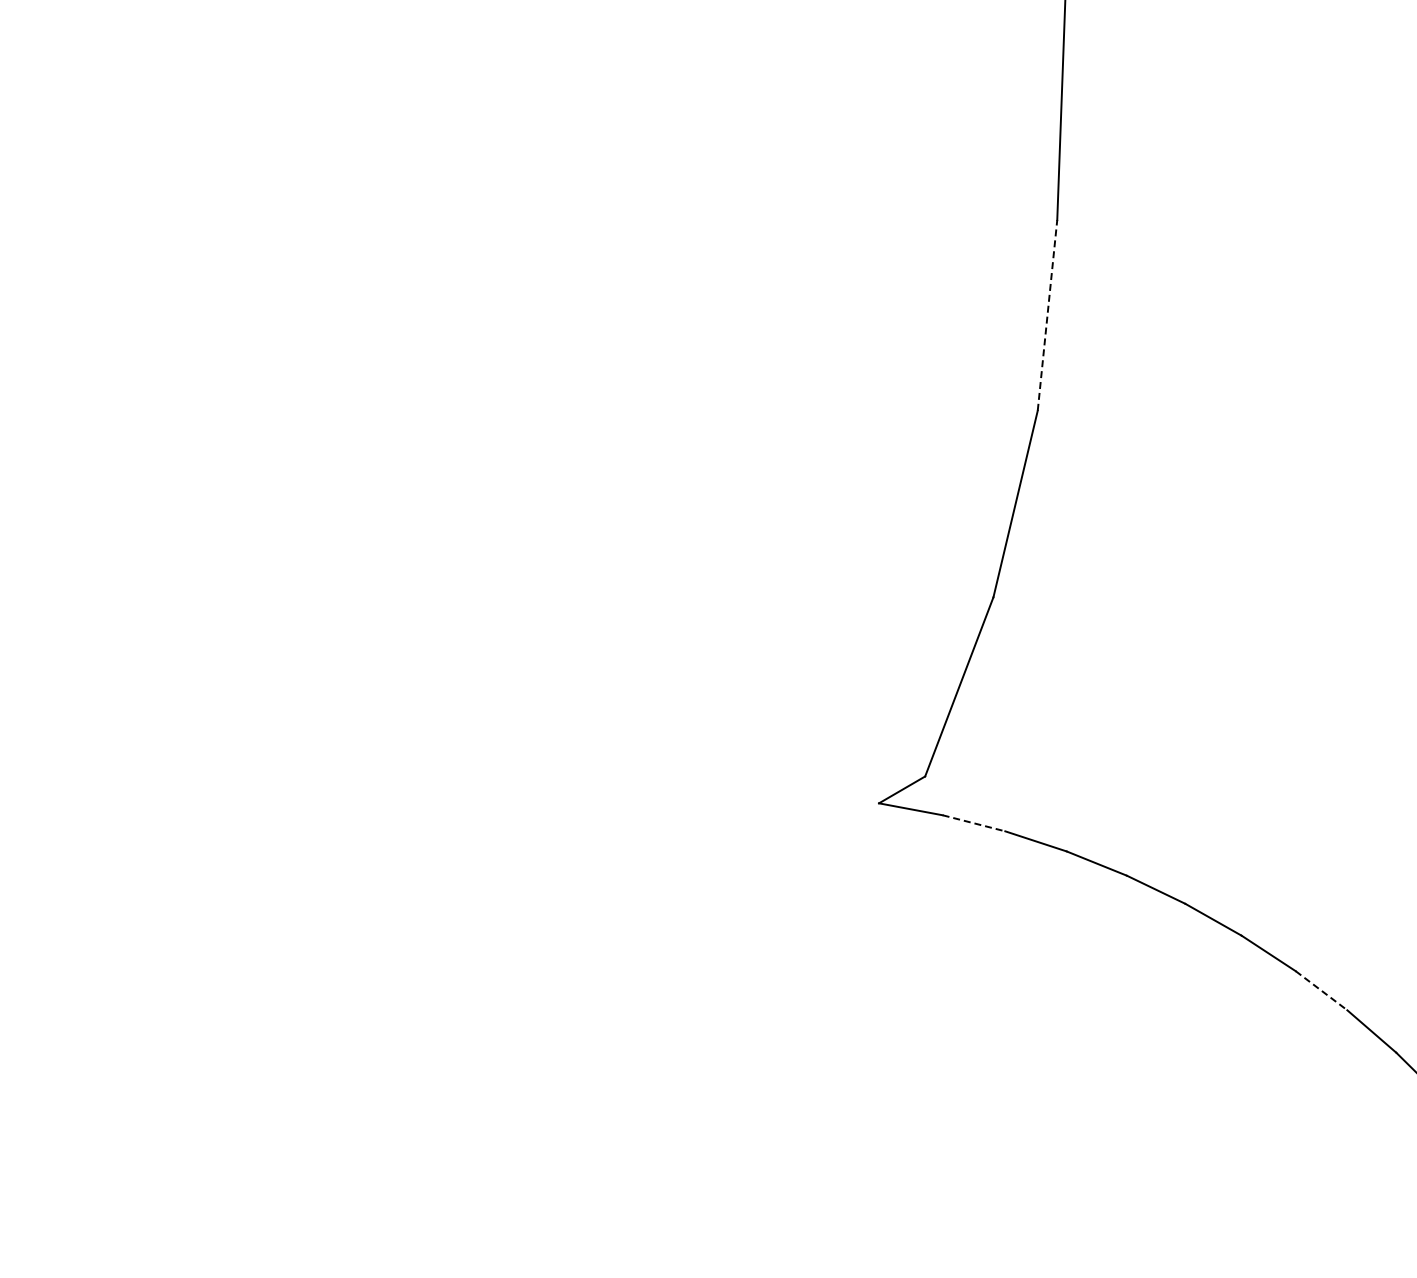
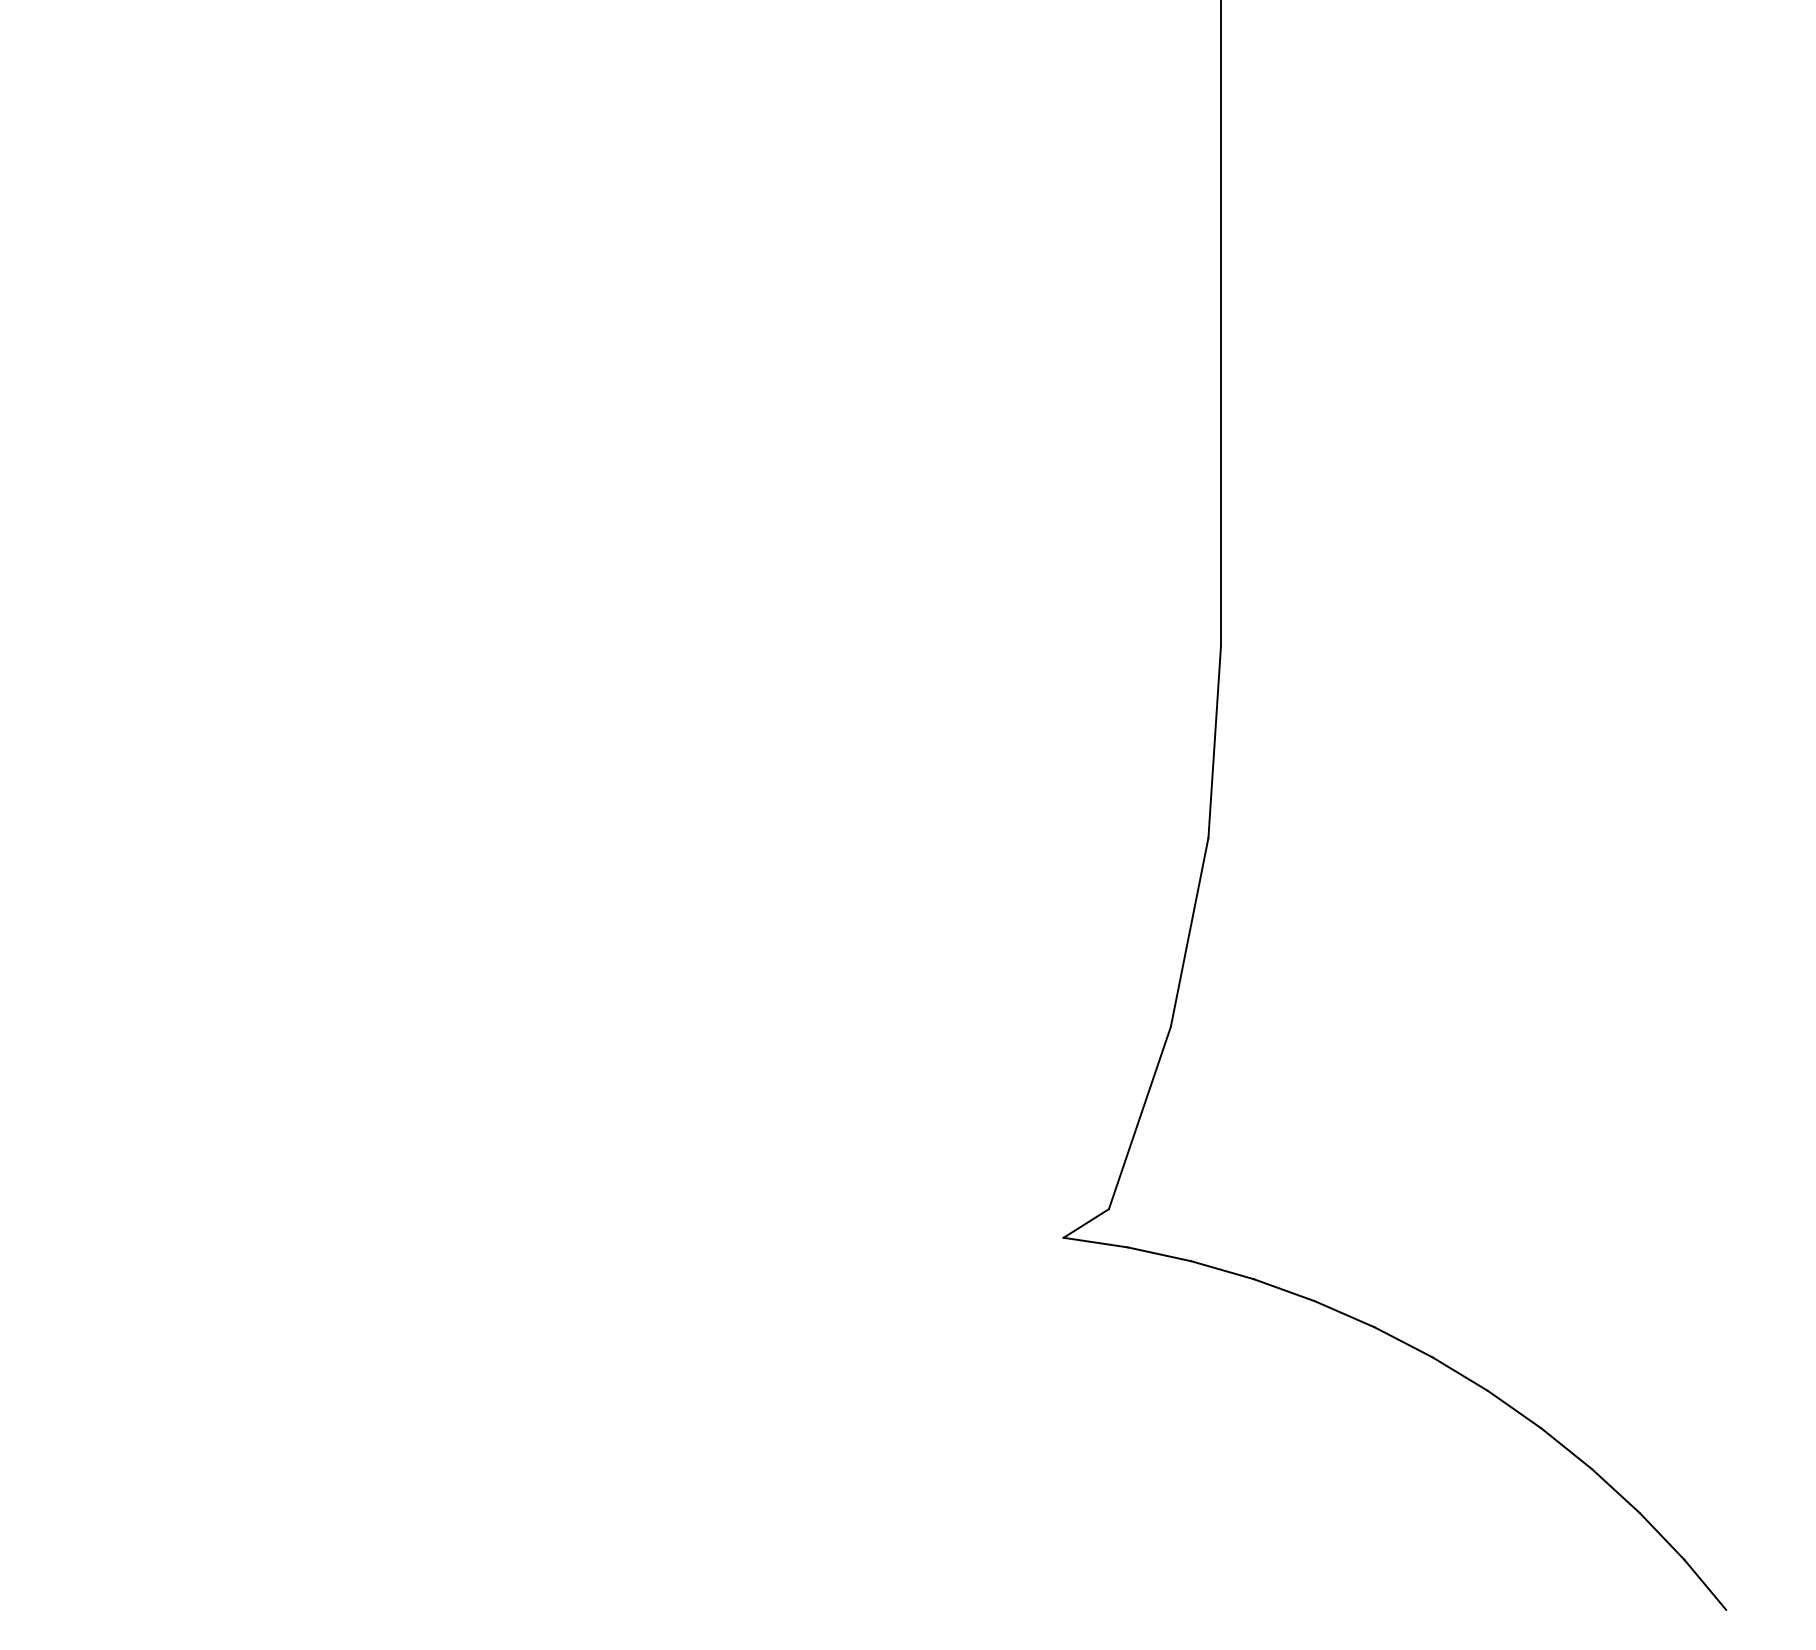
line: (1047, 314) -> (1214, 741), dashed -> solid
line: (974, 823) -> (1160, 1254), dashed -> solid
line: (1321, 990) -> (1514, 1409), dashed -> solid

